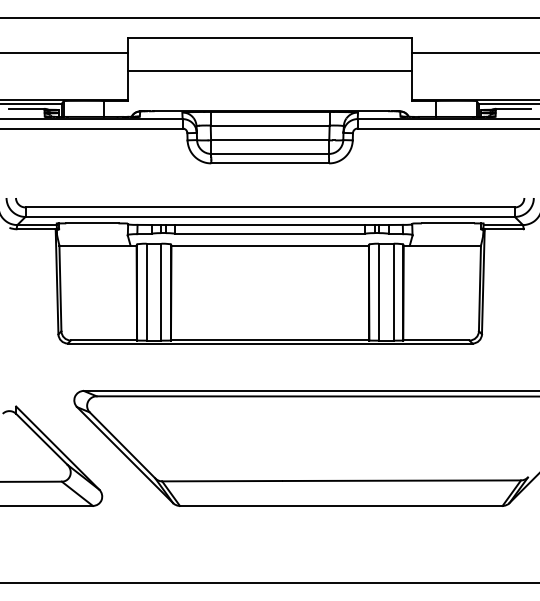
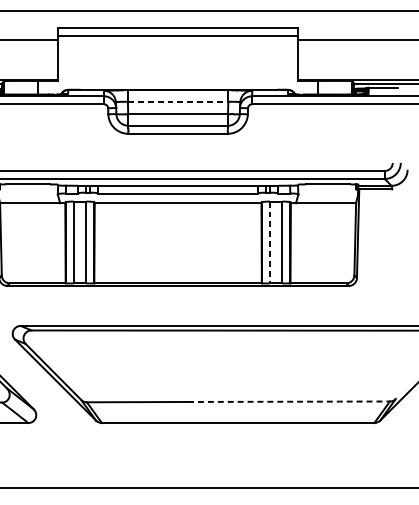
line: (269, 70) -> (177, 35), moved
line: (270, 125) -> (178, 101), solid -> dashed
line: (378, 292) -> (269, 242), solid -> dashed
line: (401, 480) -> (289, 401), solid -> dashed

